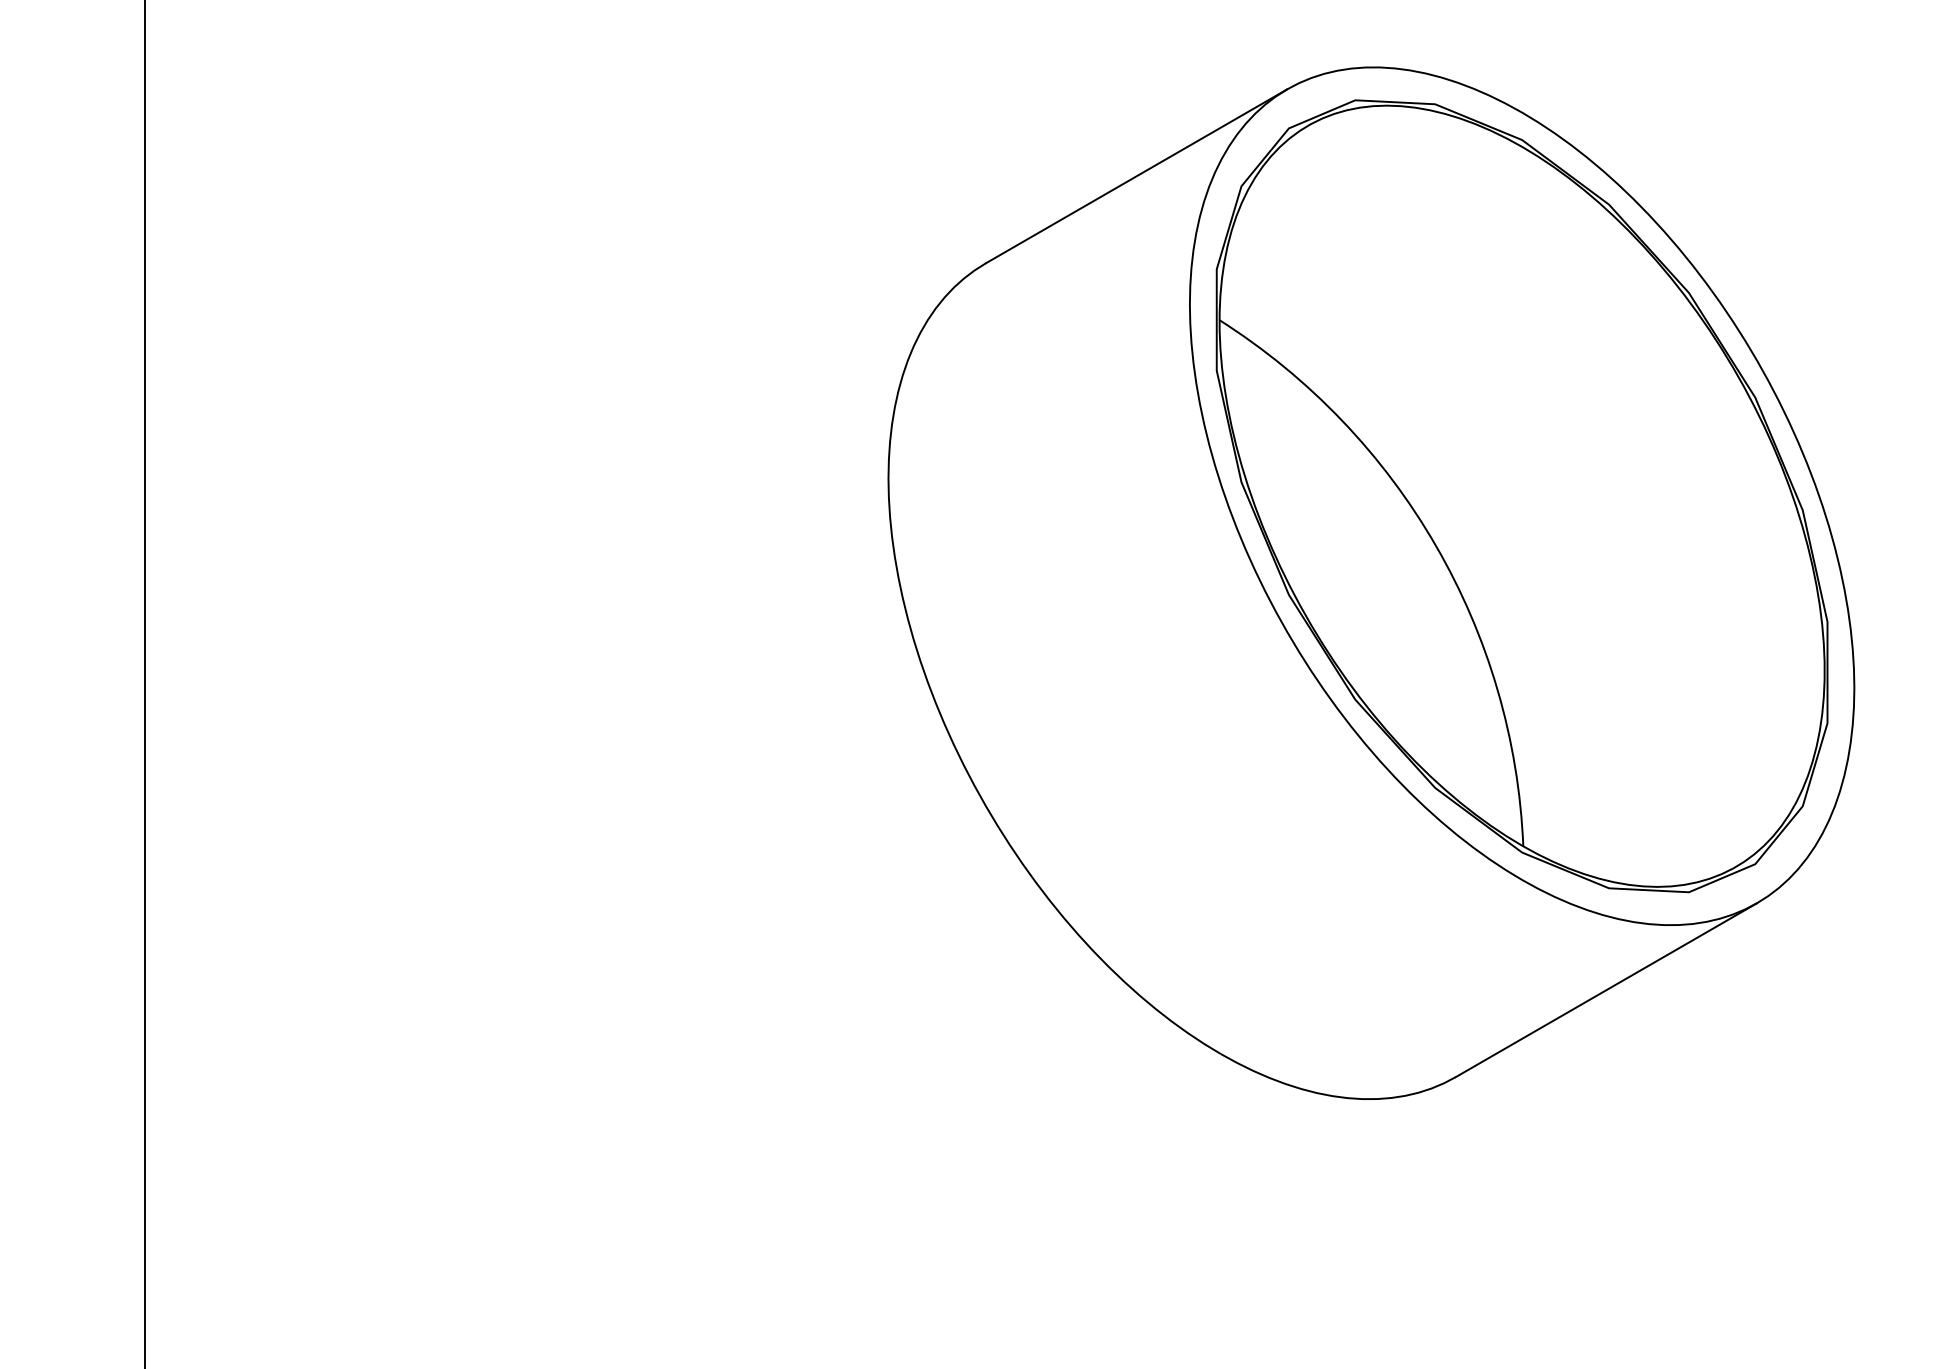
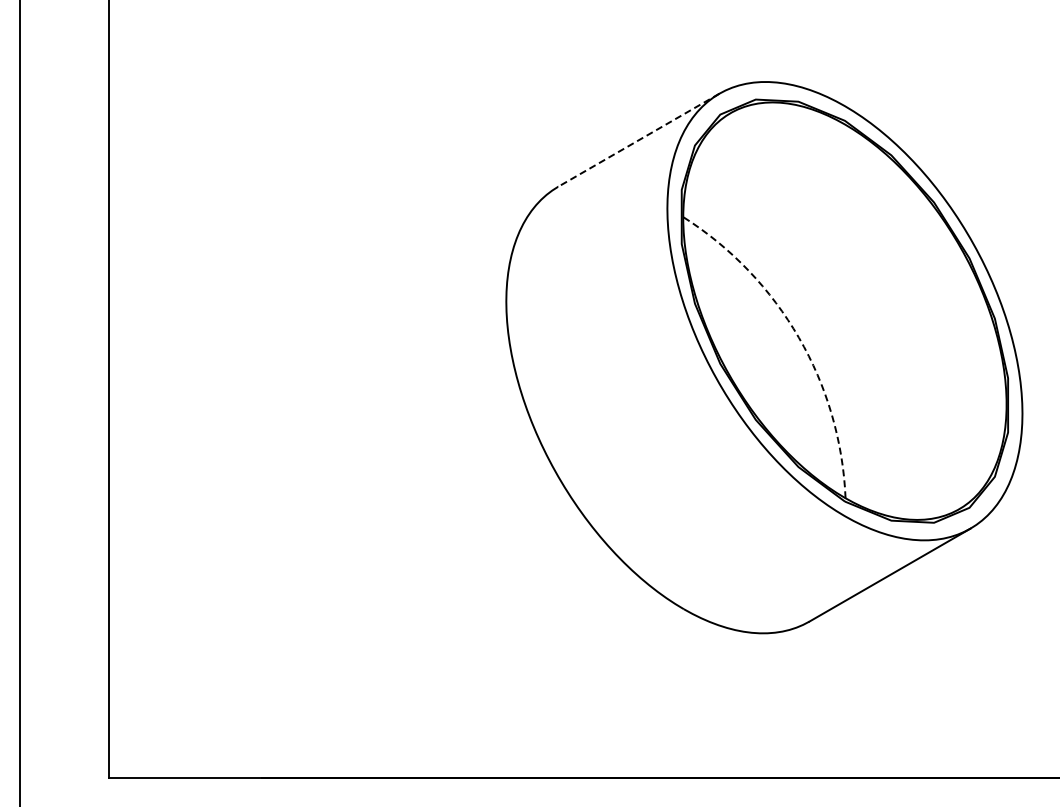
line: (1135, 176) -> (638, 140), solid -> dashed
arc: (1435, 545) -> (798, 337), solid -> dashed

